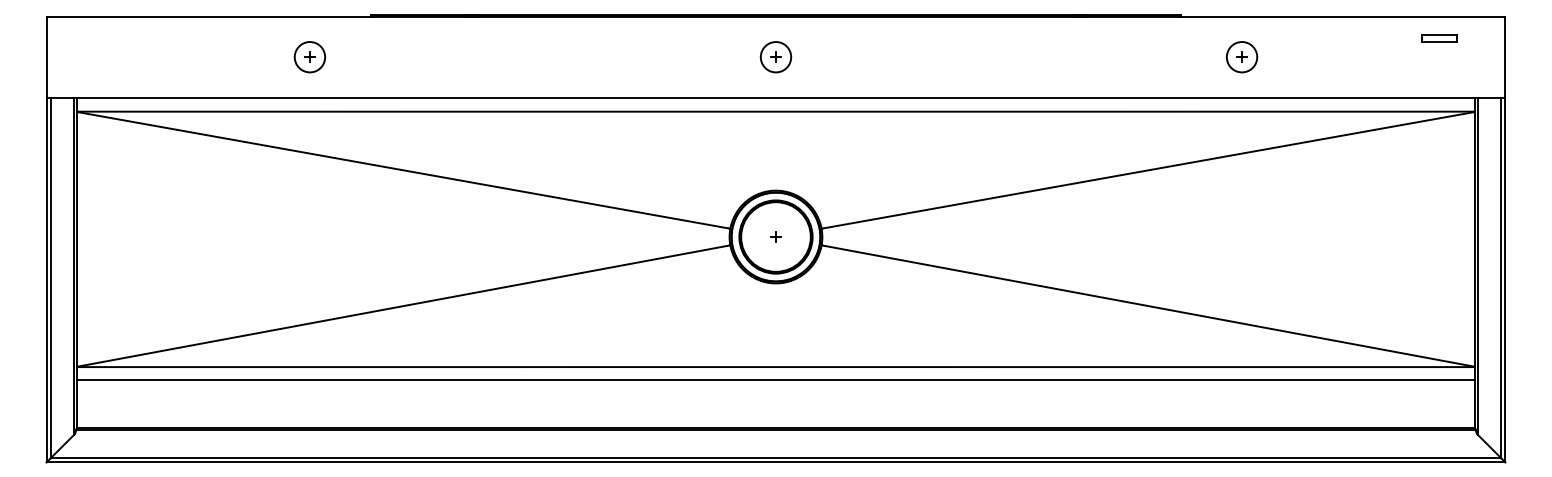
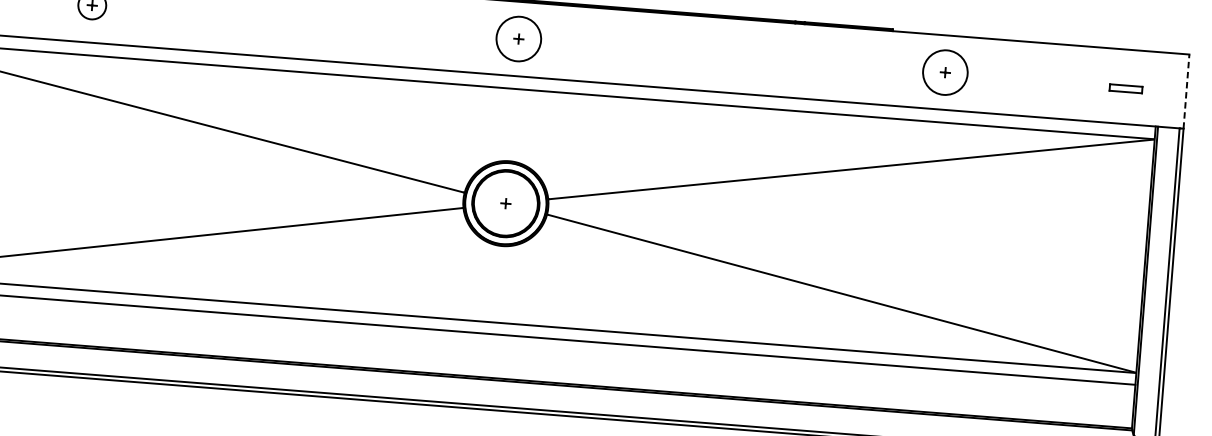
part: (1439, 38) -> (1125, 88), moved
circle: (775, 57) -> (518, 39), size x1.6
circle: (1241, 57) -> (944, 72), size x1.6
line: (1505, 57) -> (1186, 91), solid -> dashed

